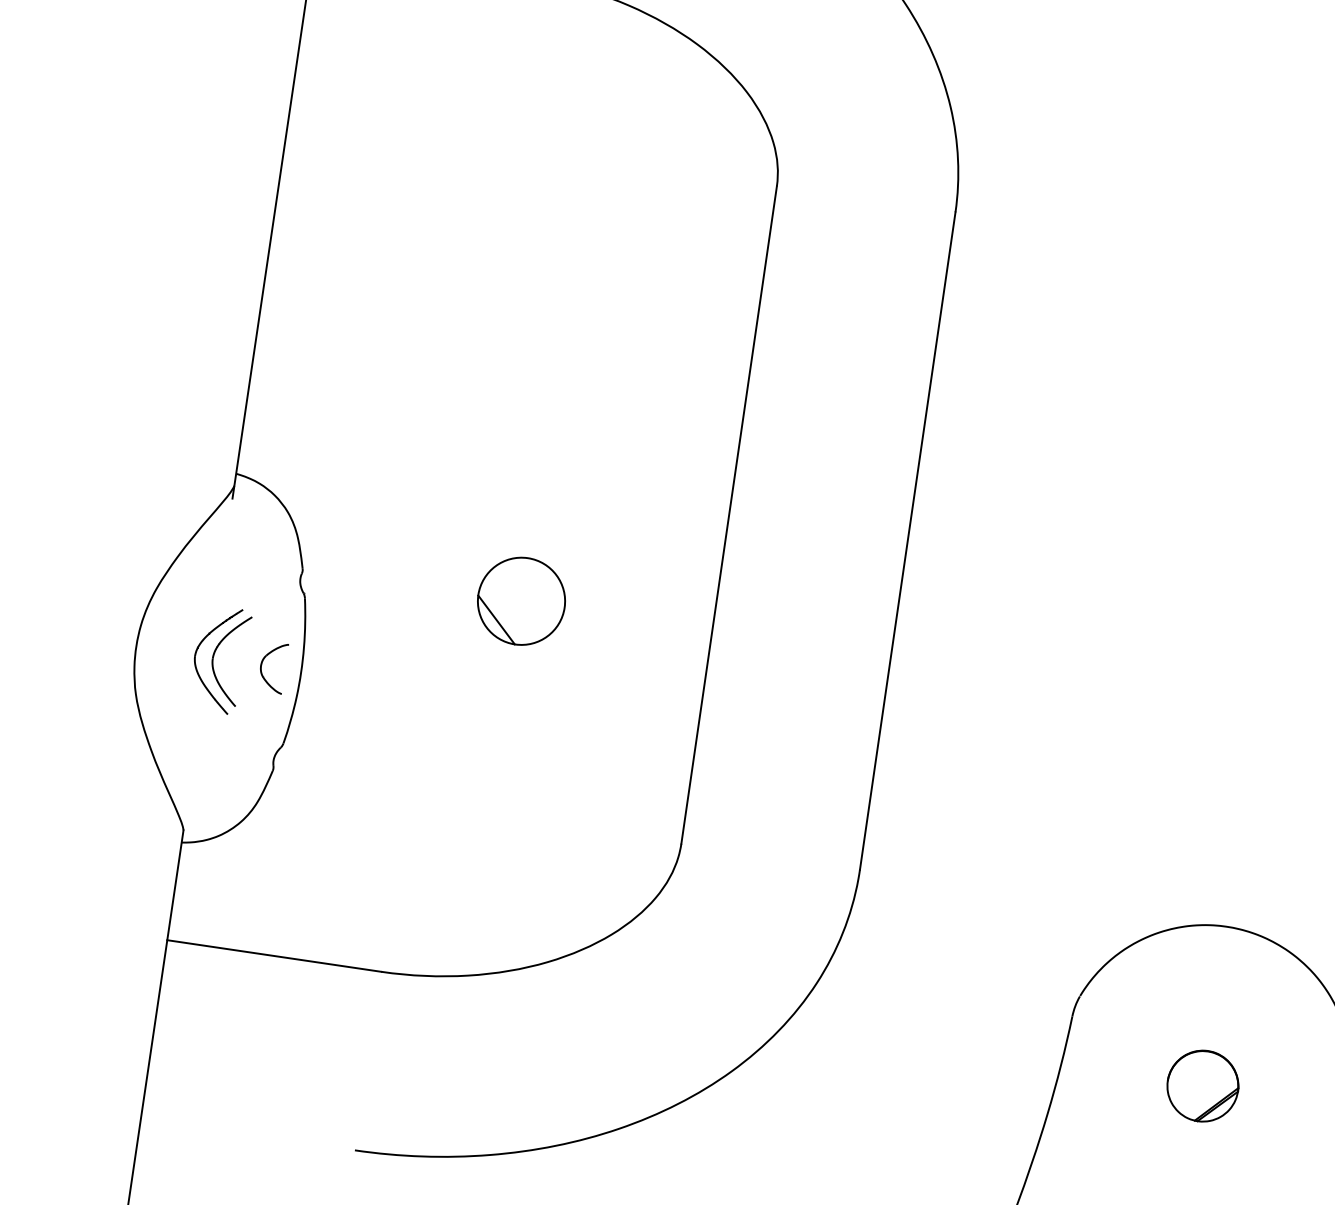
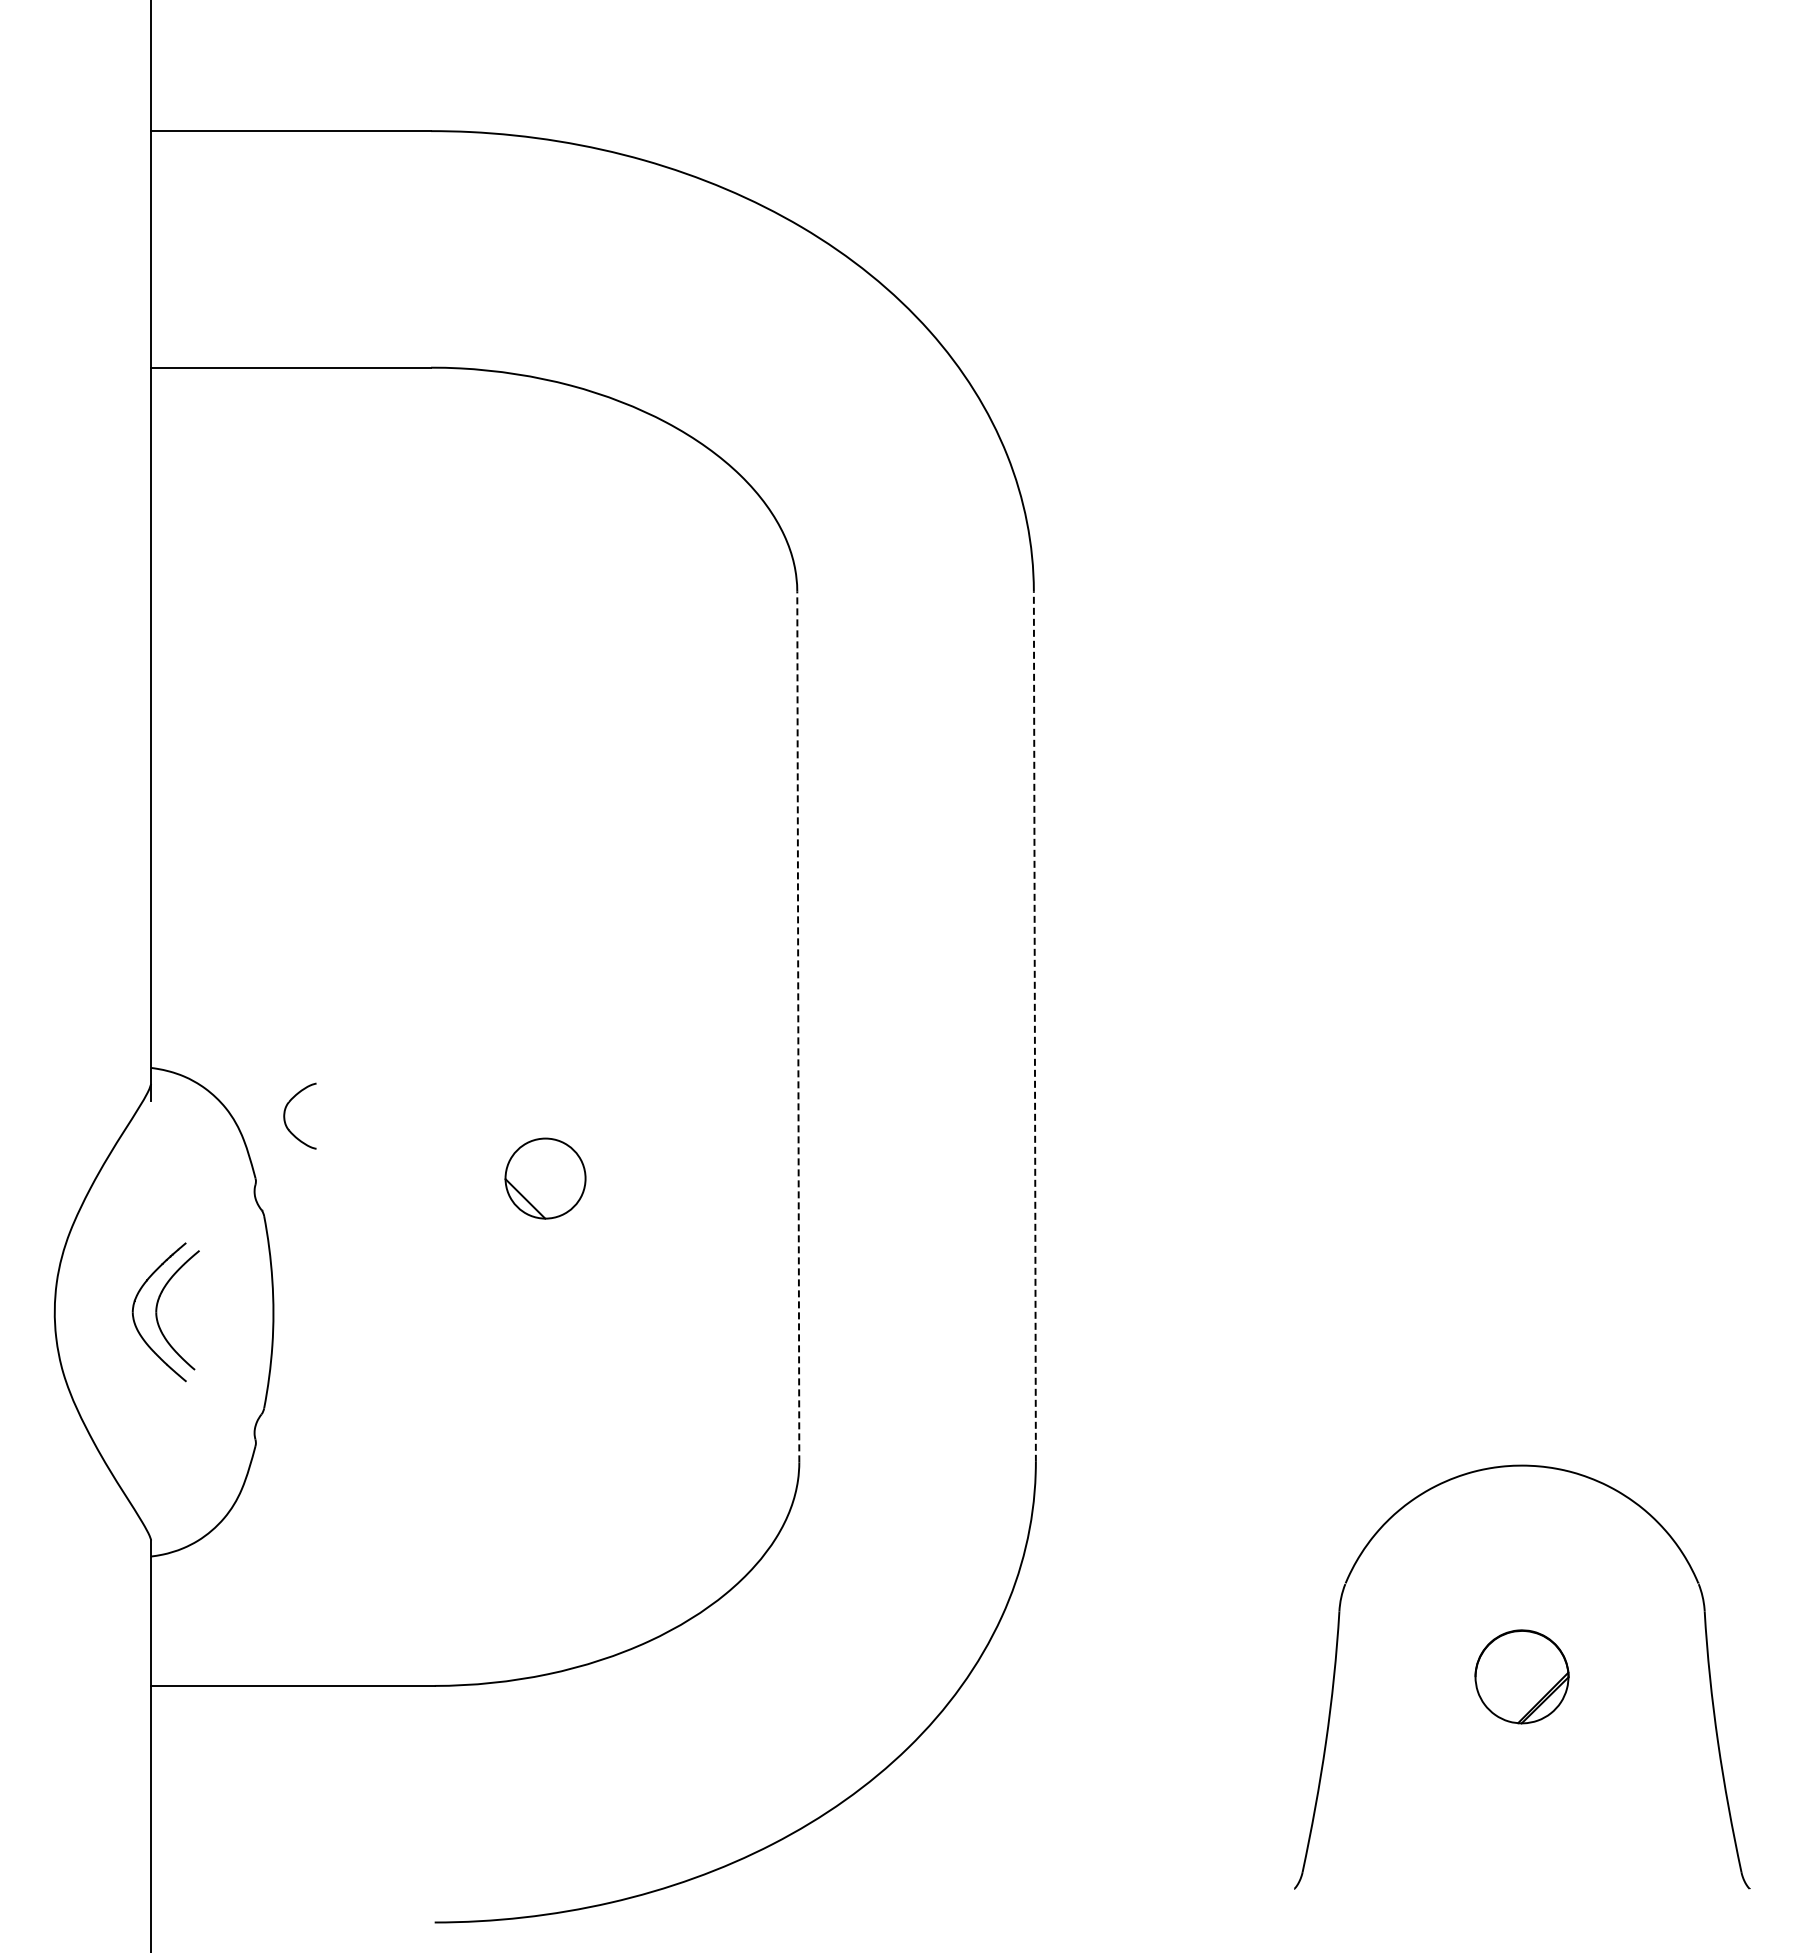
line: (729, 514) -> (798, 1026), solid -> dashed
line: (907, 540) -> (1034, 1026), solid -> dashed
part: (521, 601) -> (545, 1178), size x0.7
part: (262, 665) -> (285, 1115), moved

